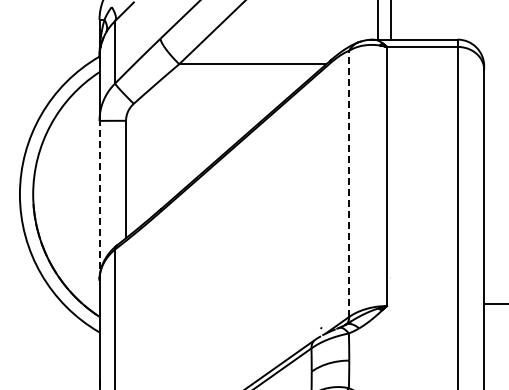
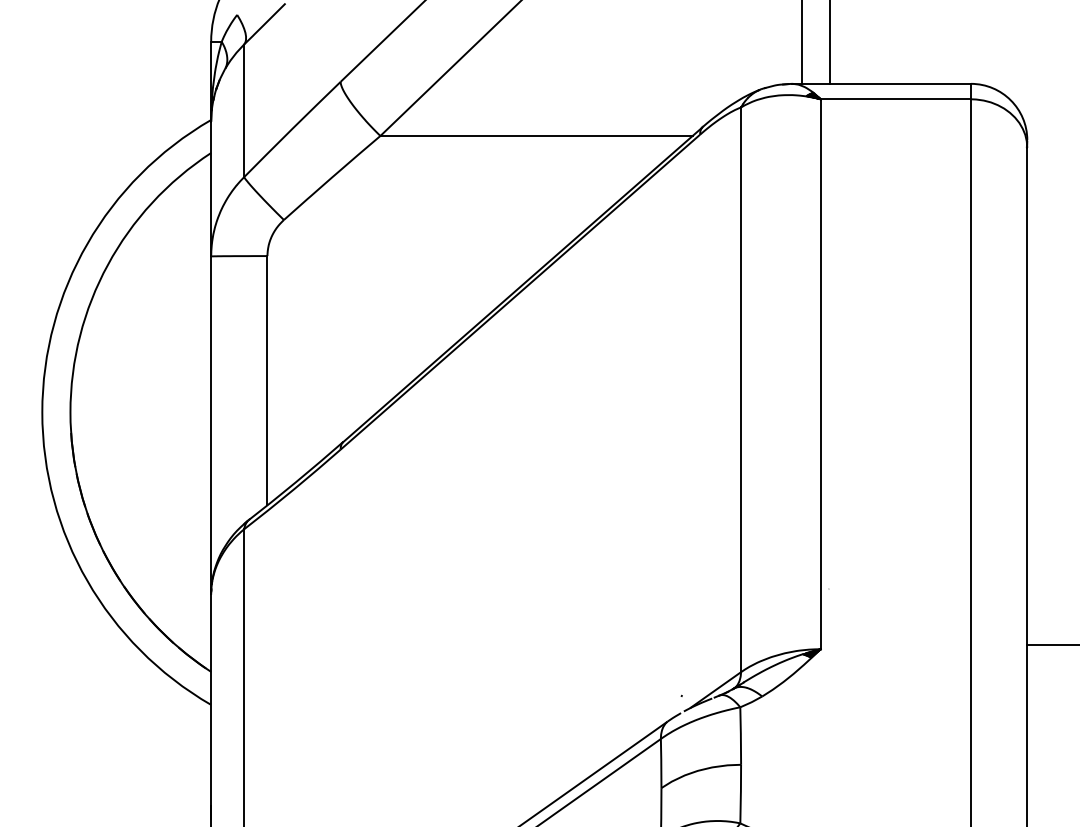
line: (349, 183) -> (741, 389), dashed -> solid
line: (99, 200) -> (211, 425), dashed -> solid

